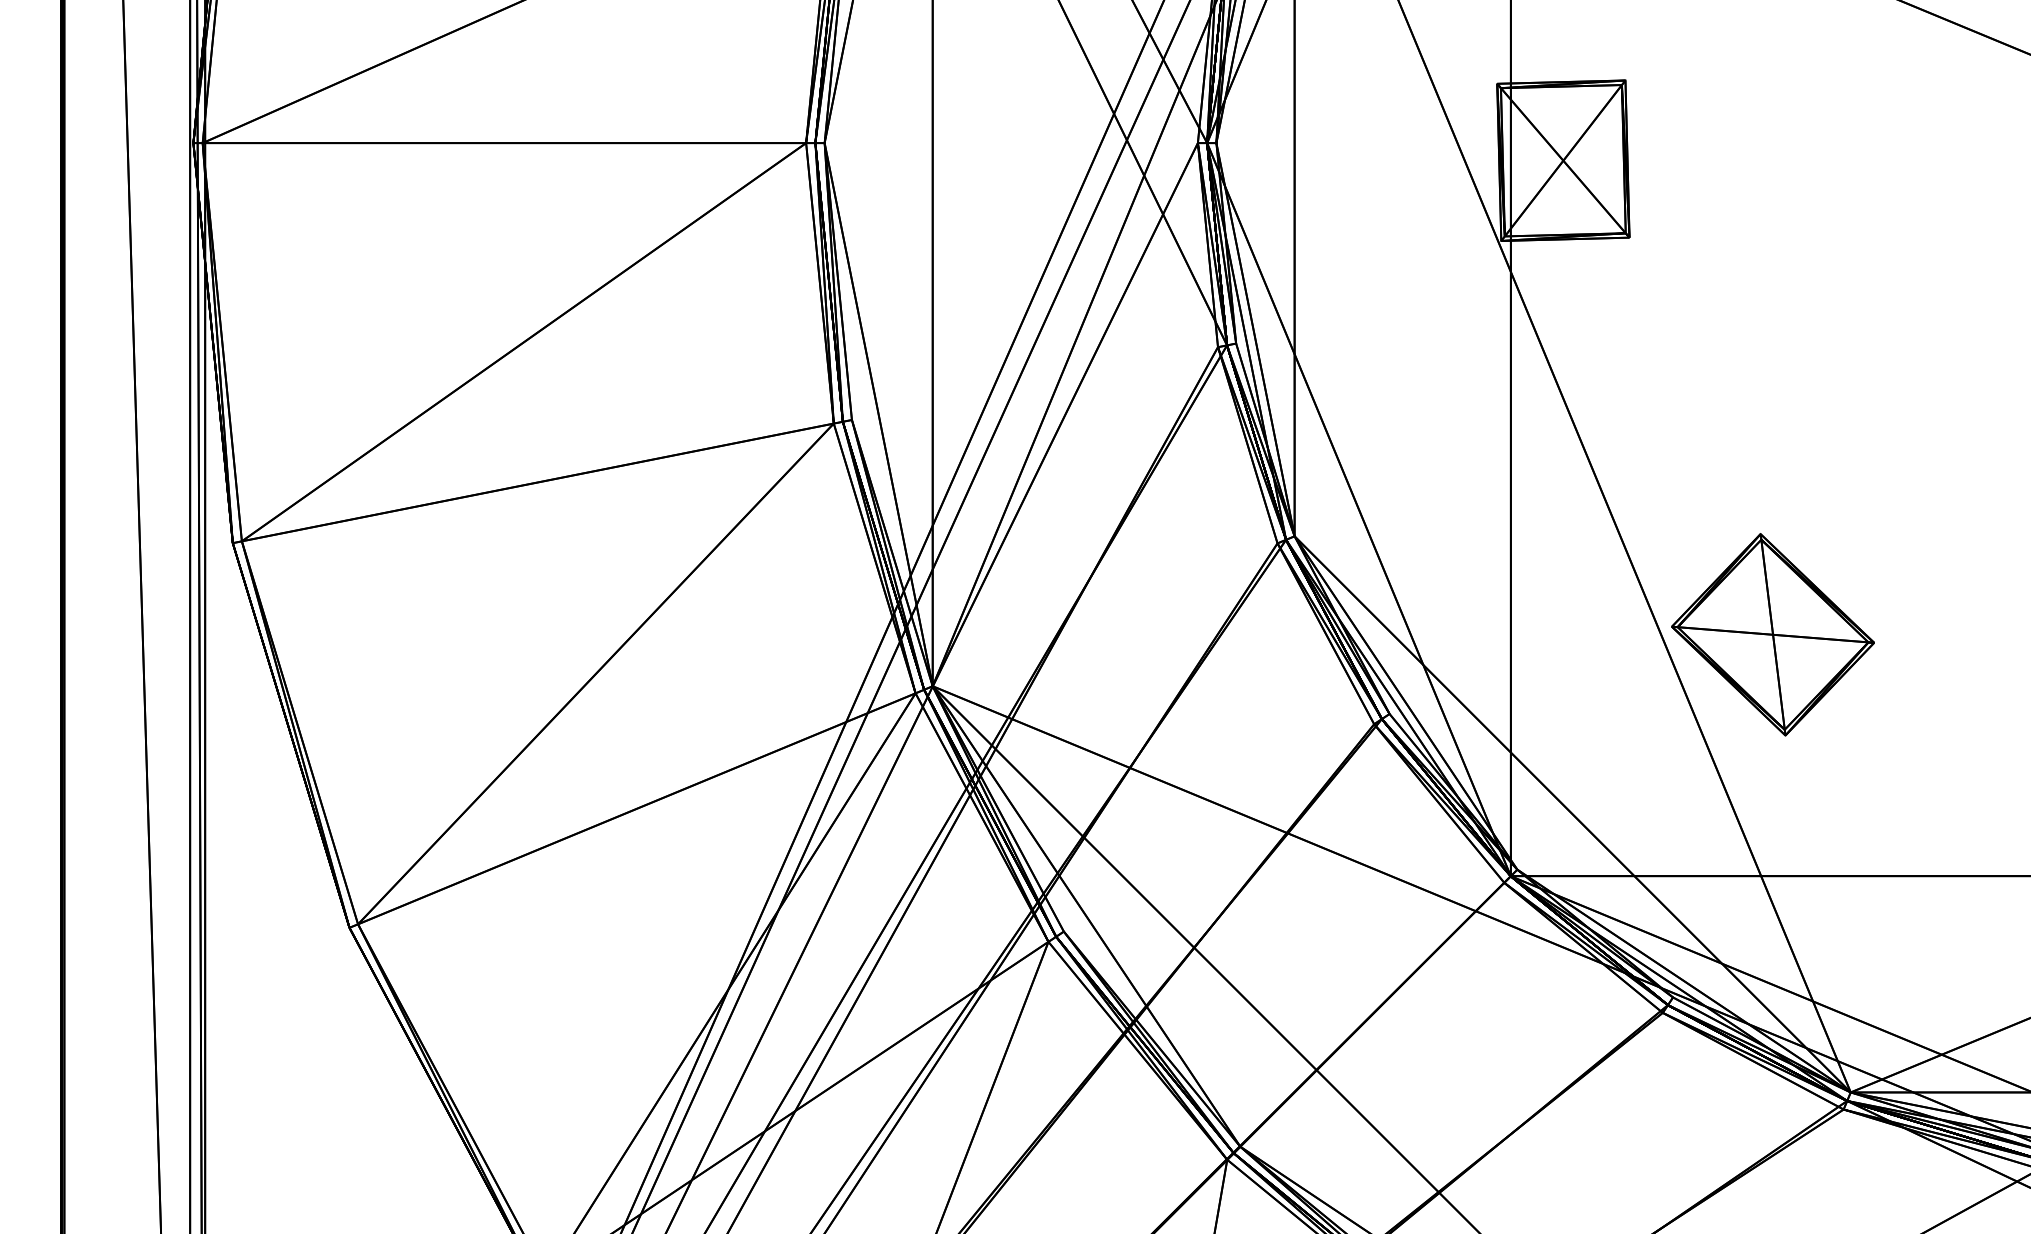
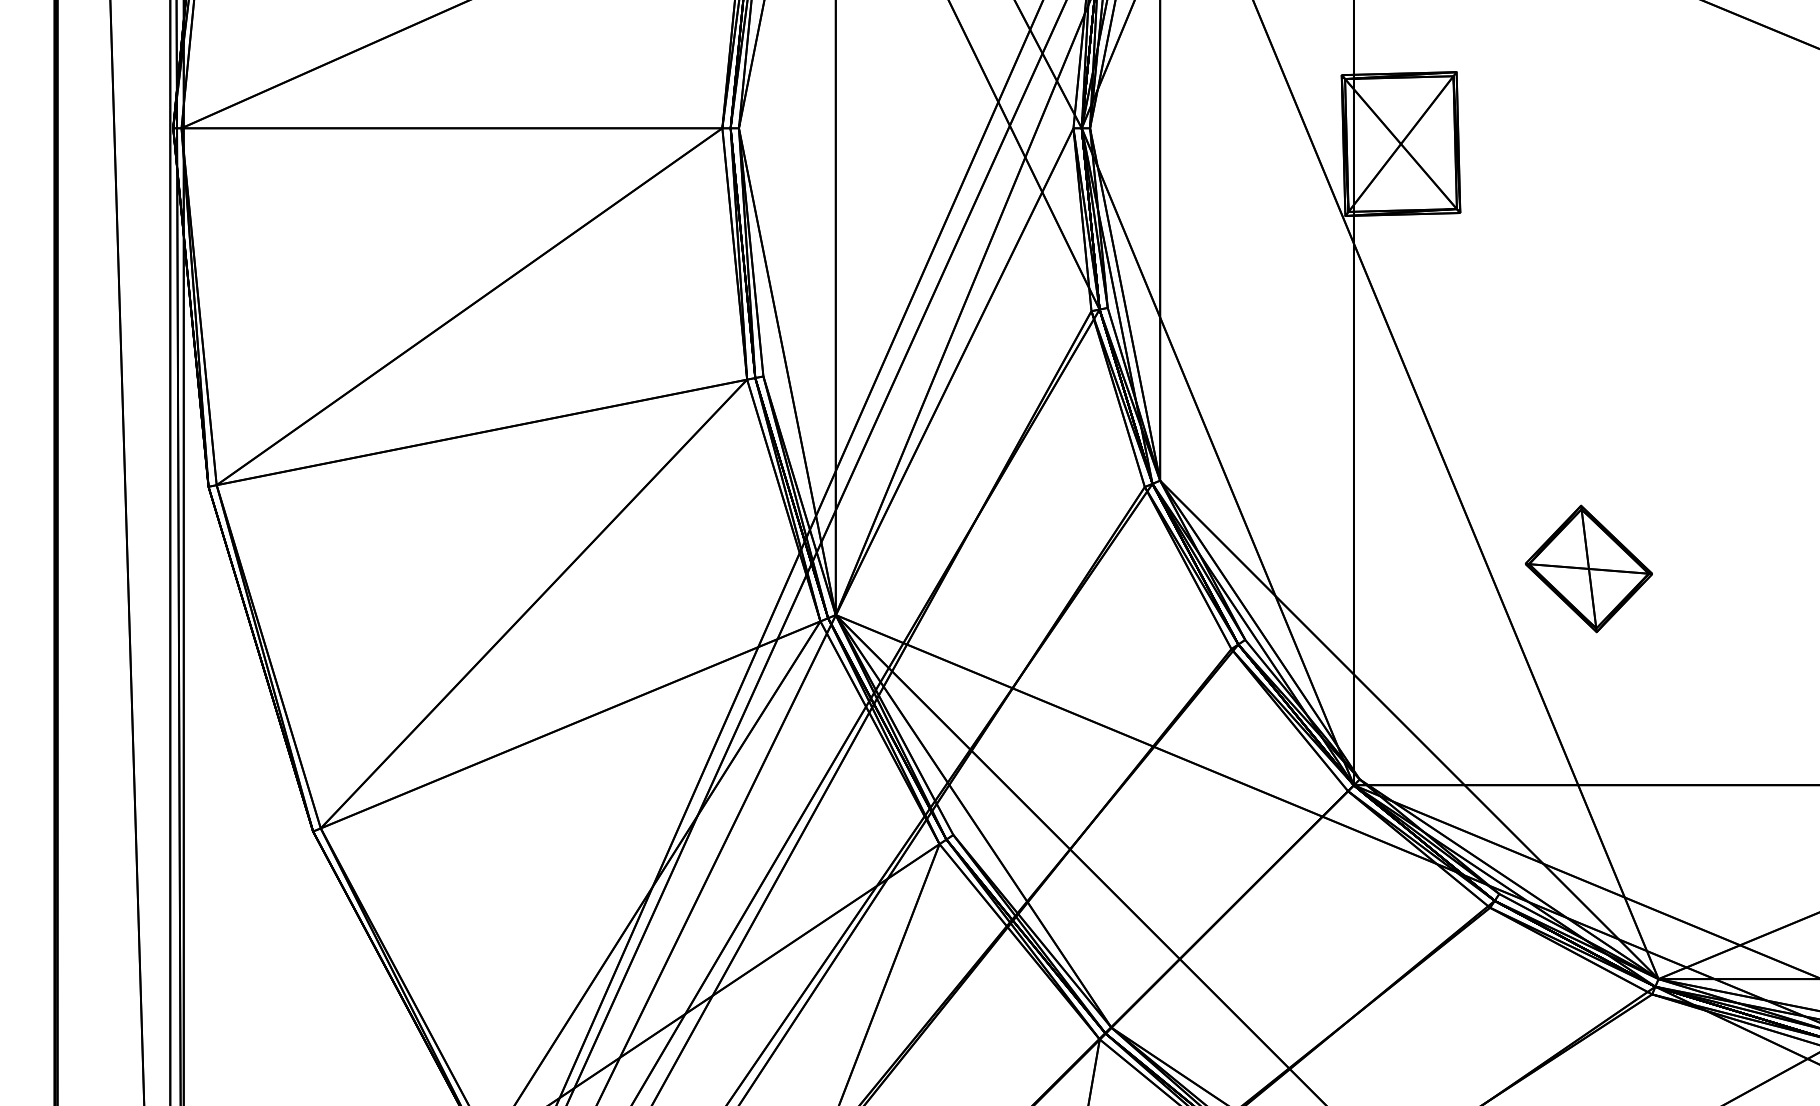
part: (1772, 634) -> (1588, 568), size x0.7

